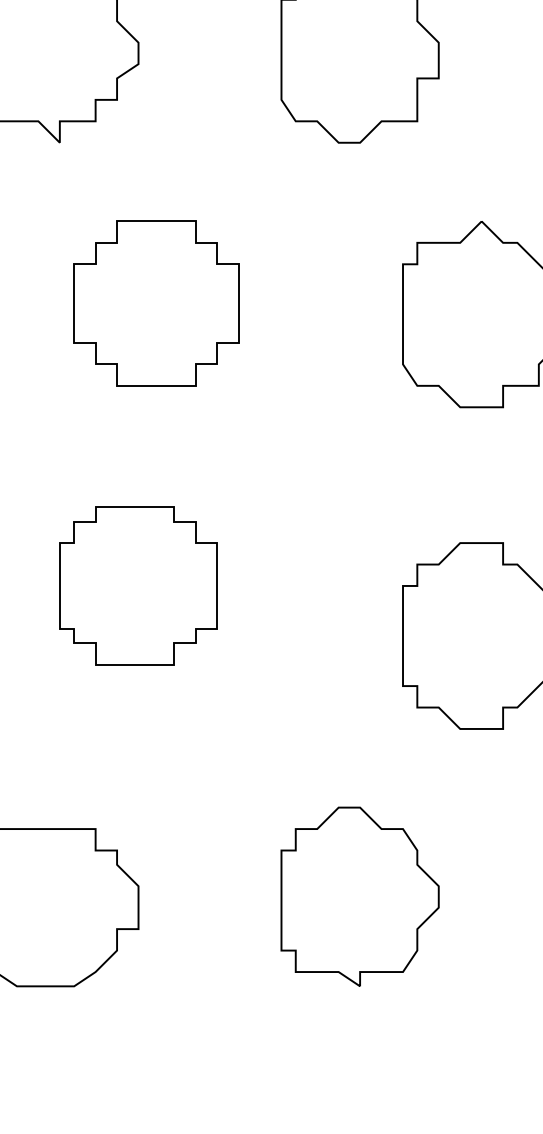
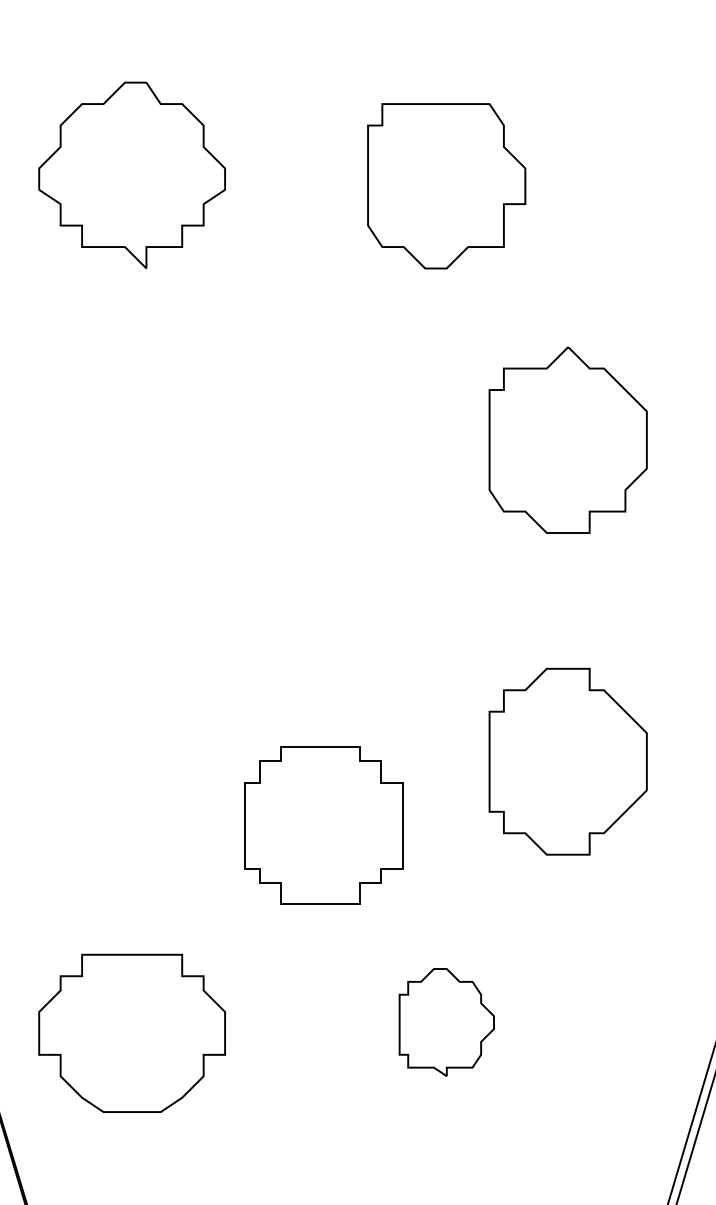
part: (155, 303) -> (242, 429), removed
part: (137, 585) -> (323, 825), moved
part: (359, 896) -> (446, 1022), size x0.6

